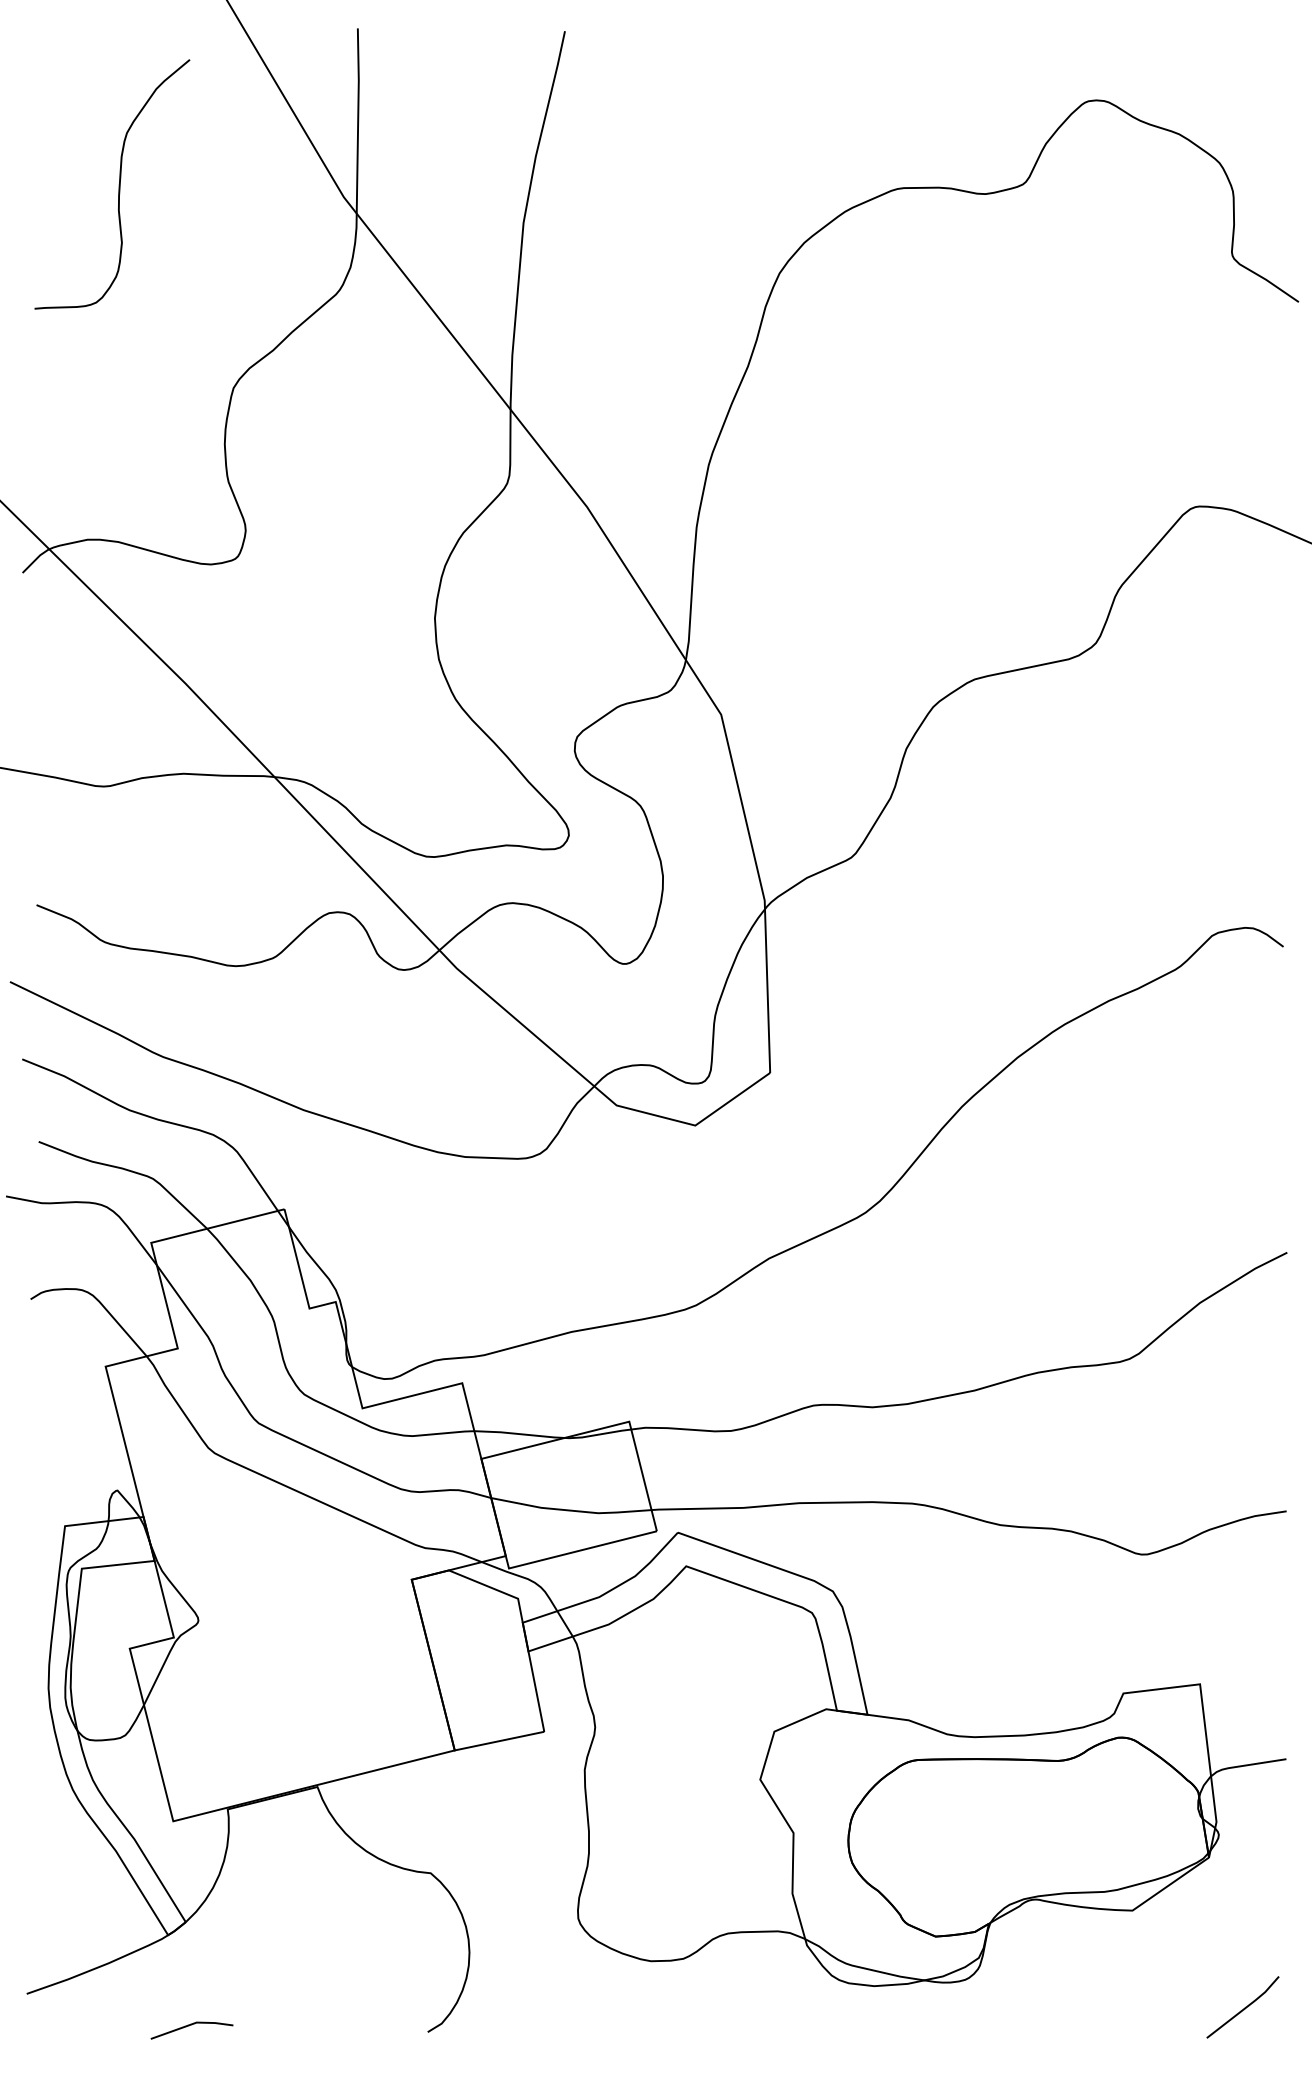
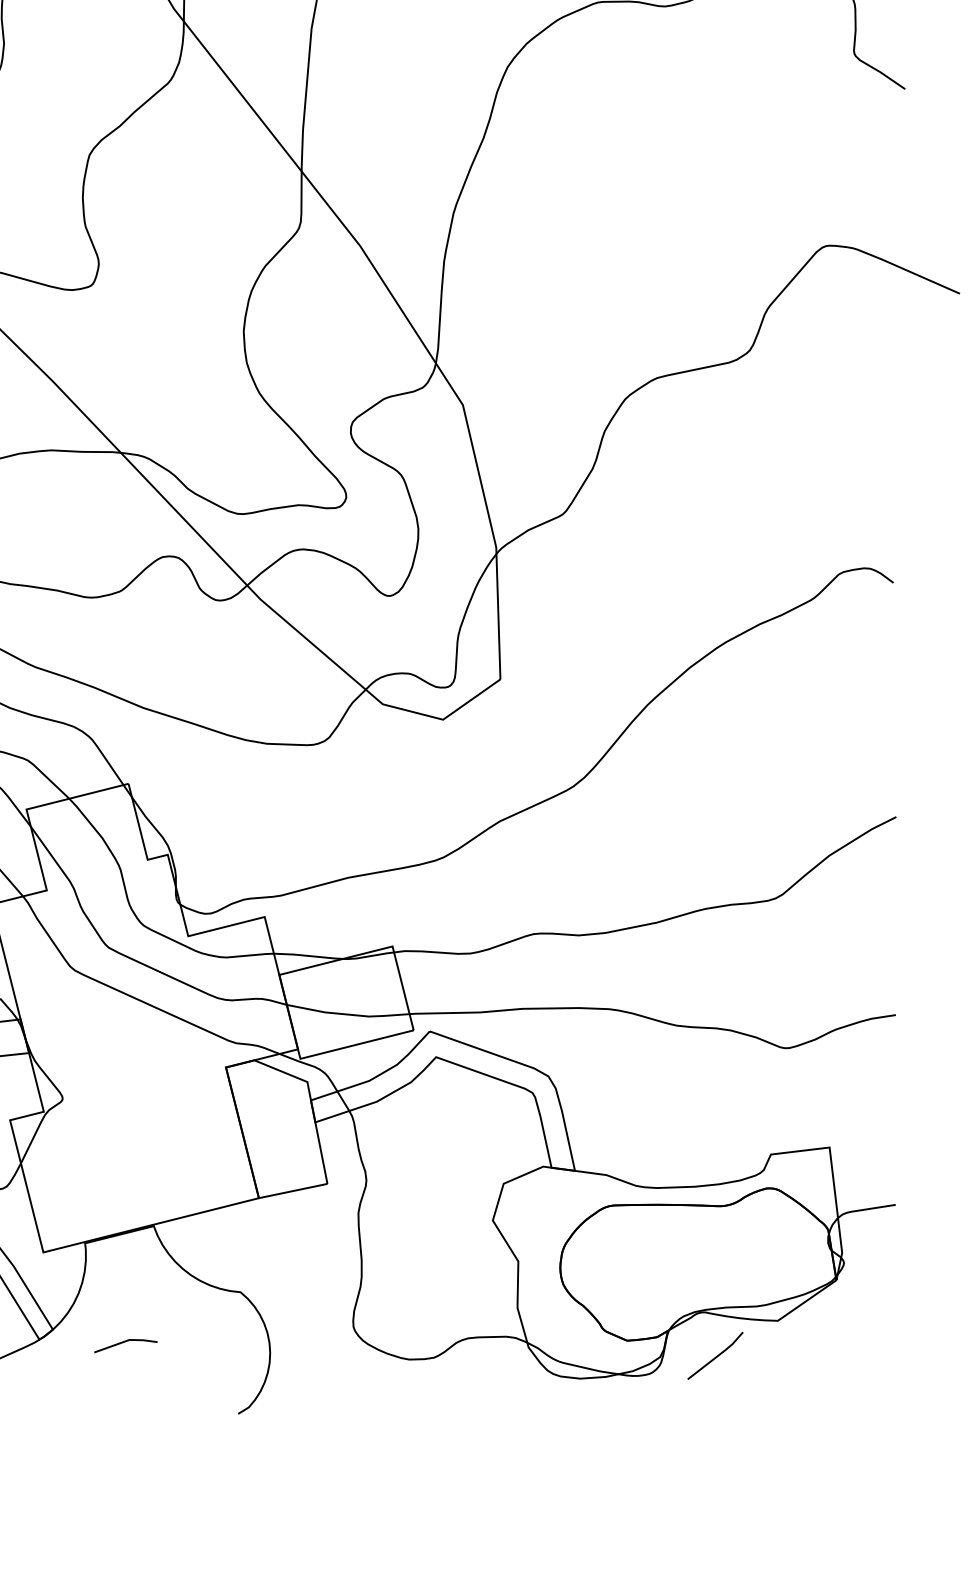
line: (1243, 2008) -> (715, 1356), moved
line: (189, 2026) -> (123, 1342), moved

